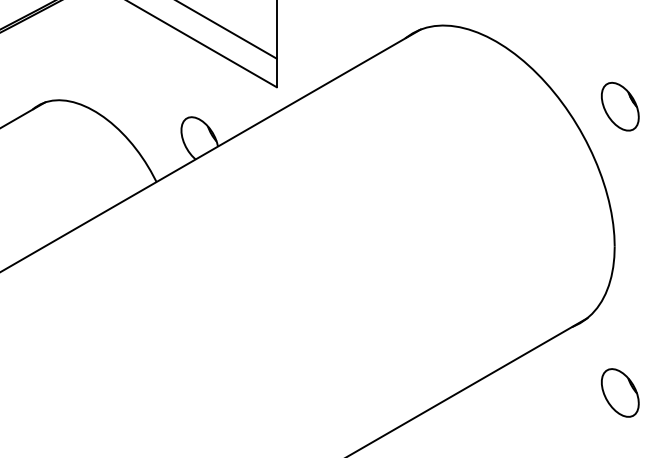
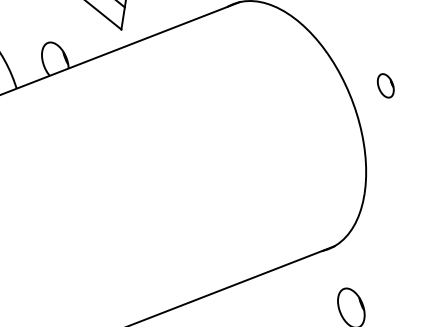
part: (620, 106) -> (385, 85), size x0.6

